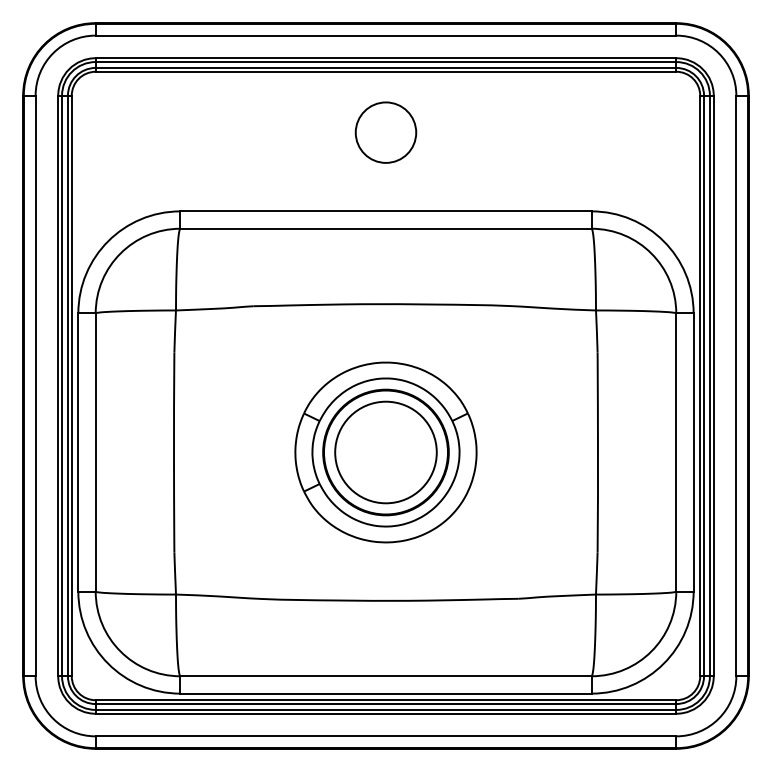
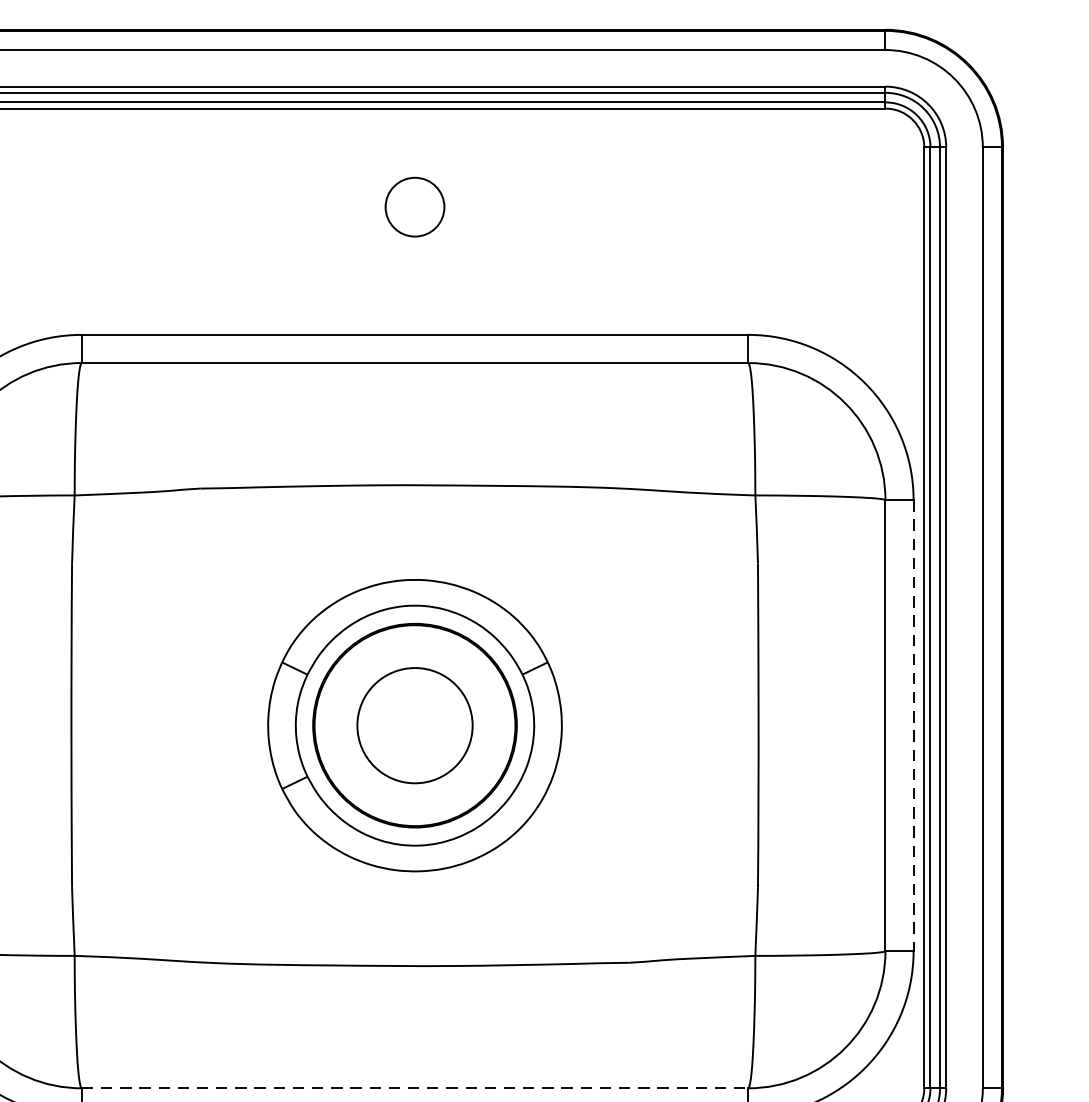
circle: (385, 132) -> (414, 207), size x0.6
circle: (385, 452) -> (414, 725), size x0.7
line: (693, 453) -> (913, 727), solid -> dashed
line: (386, 676) -> (415, 1088), solid -> dashed

